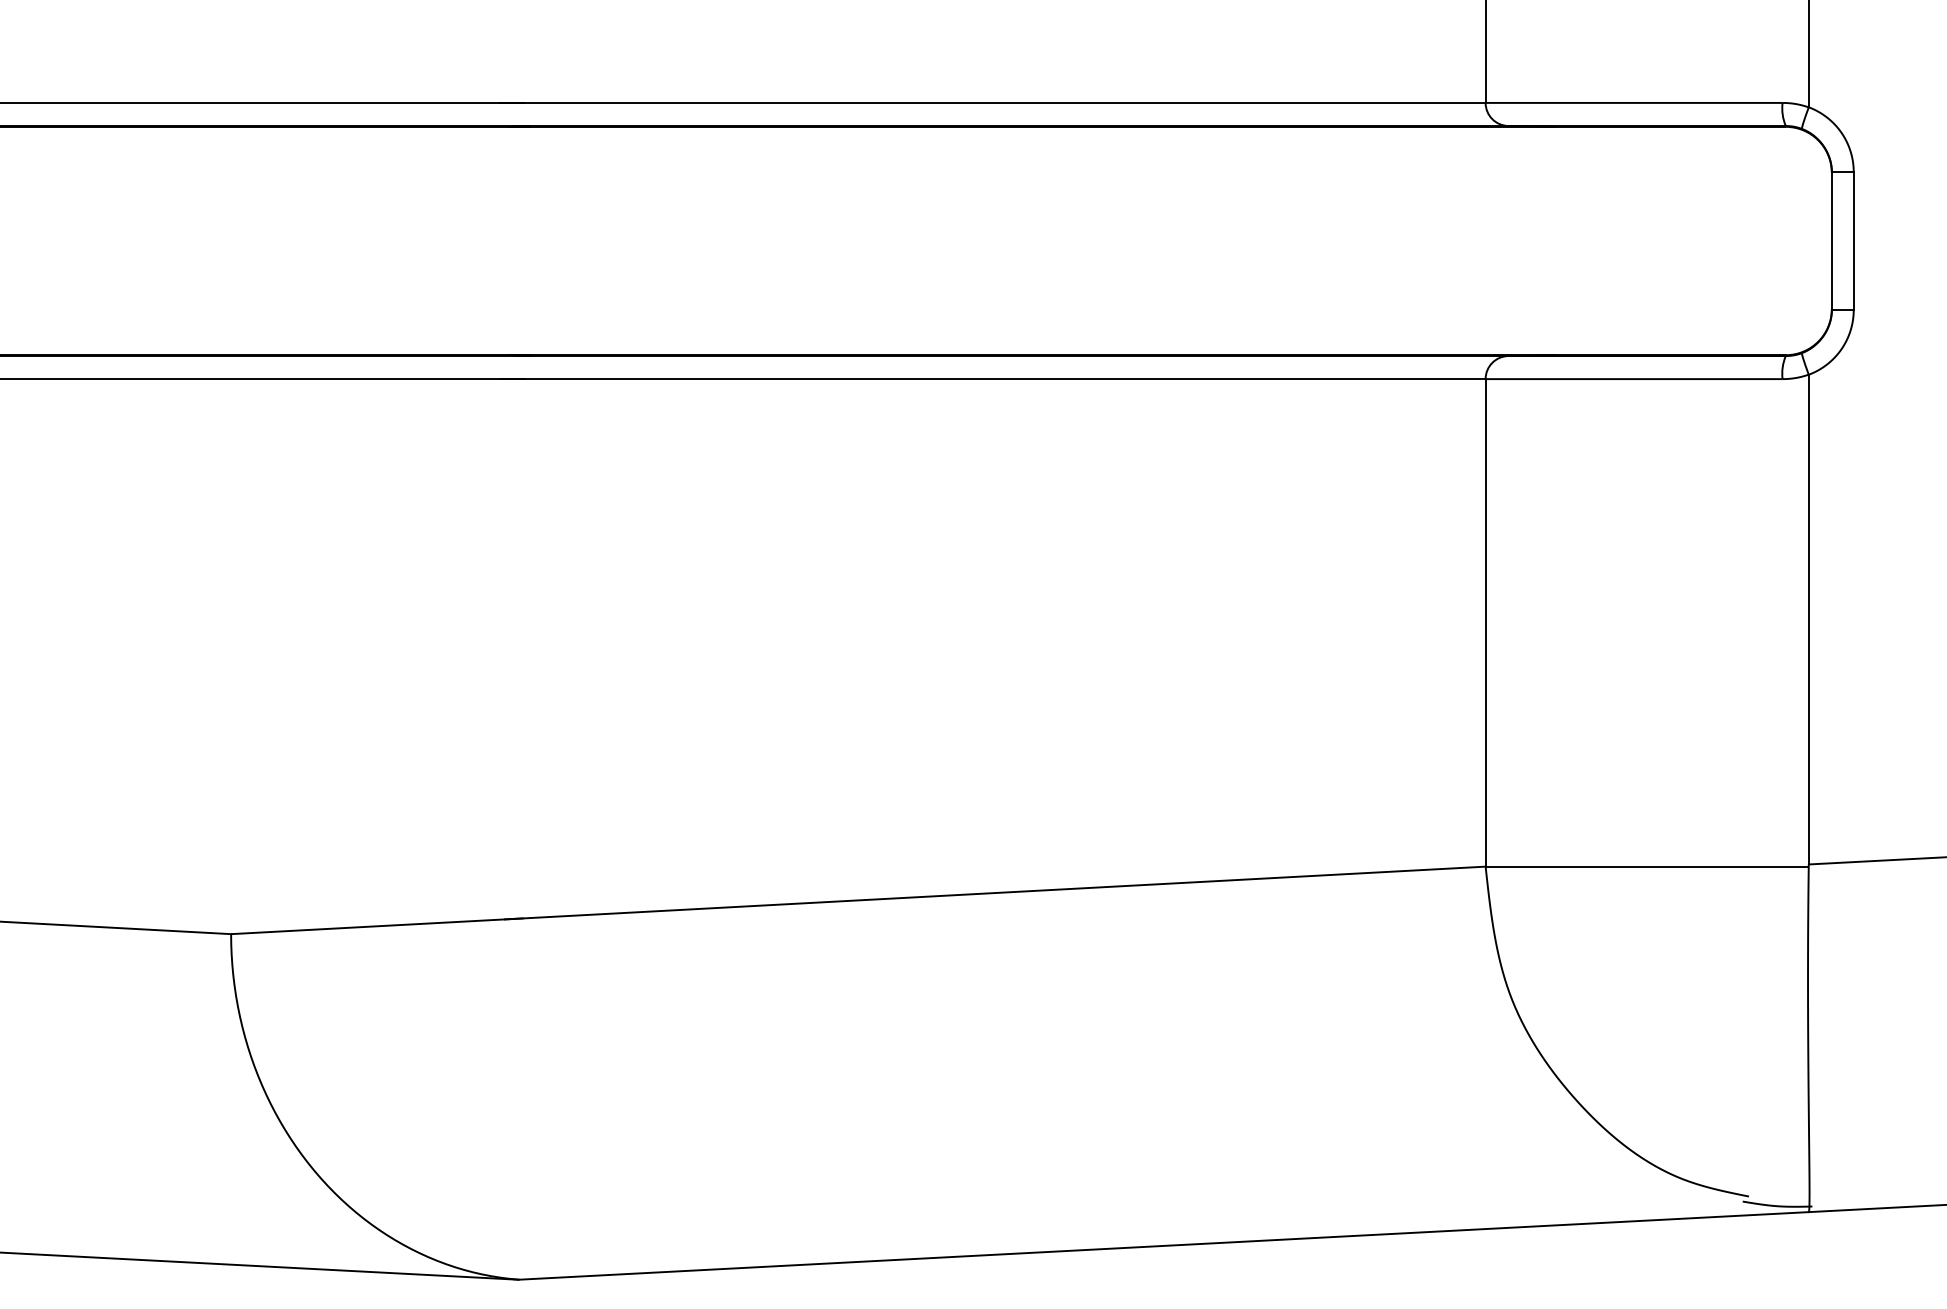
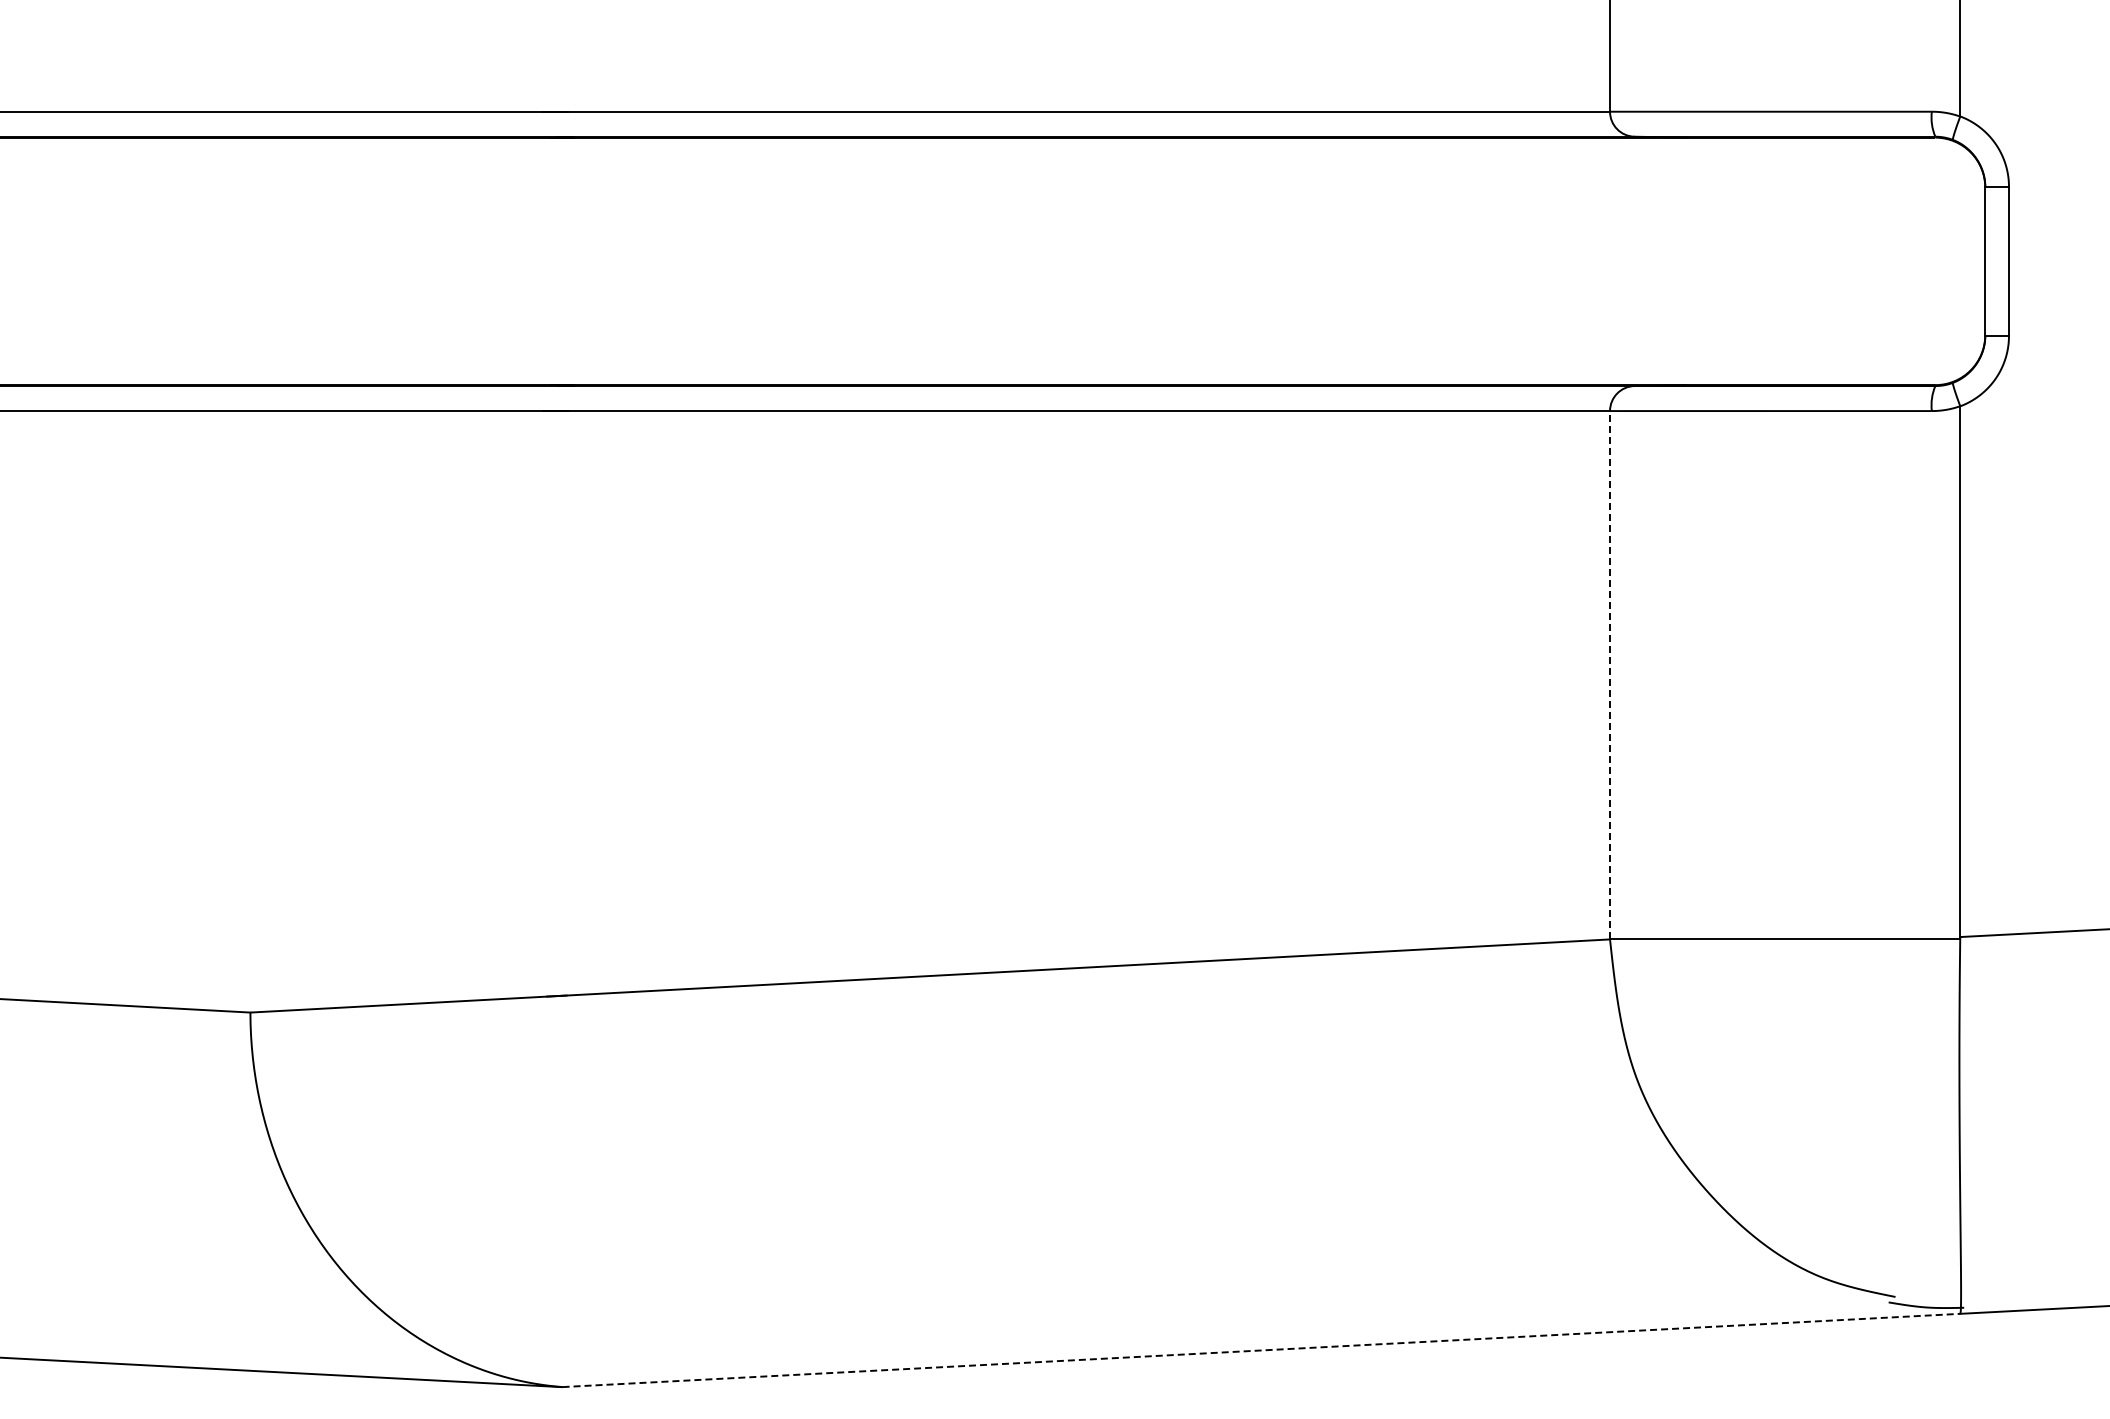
line: (1486, 622) -> (1610, 674), solid -> dashed
line: (1164, 1245) -> (1261, 1350), solid -> dashed

